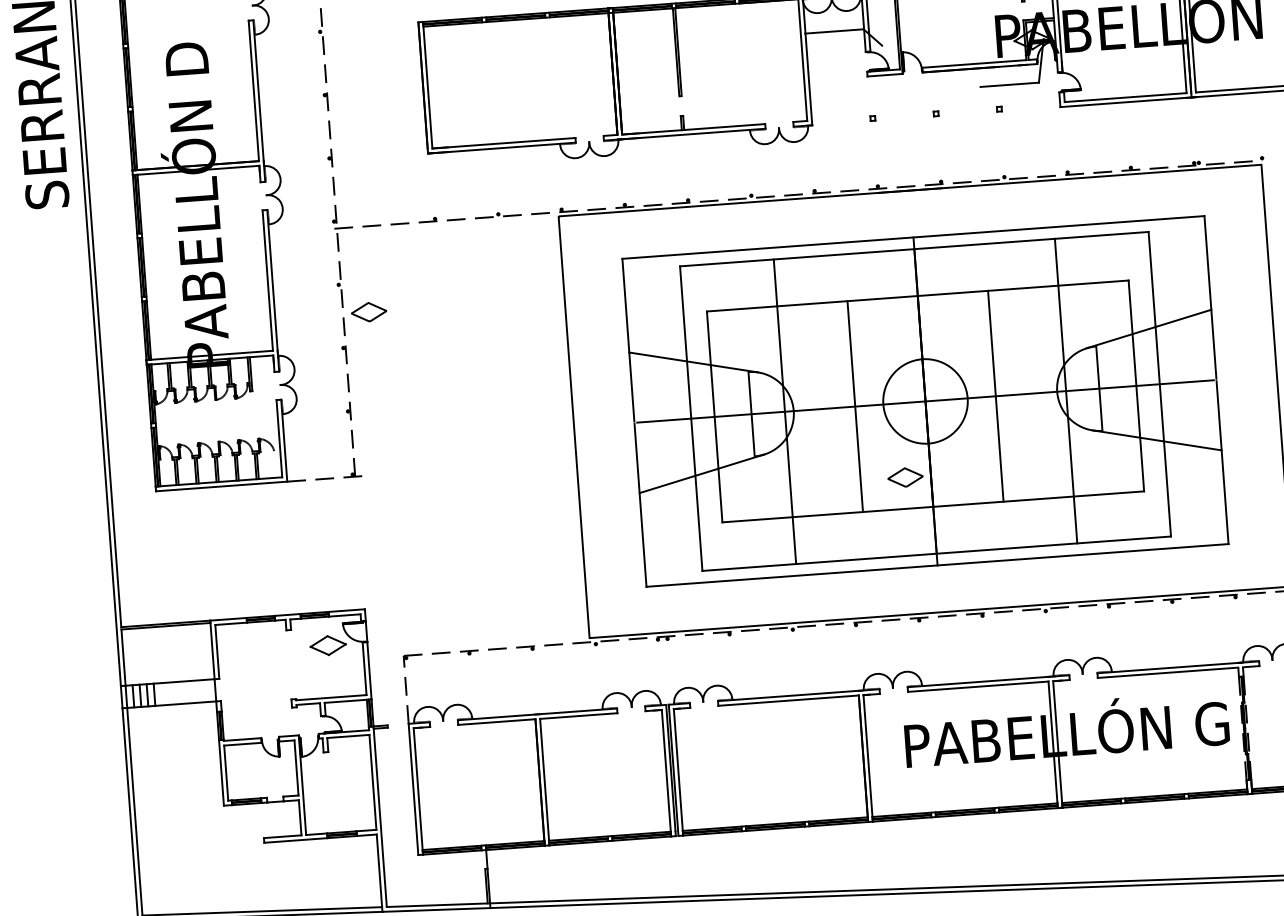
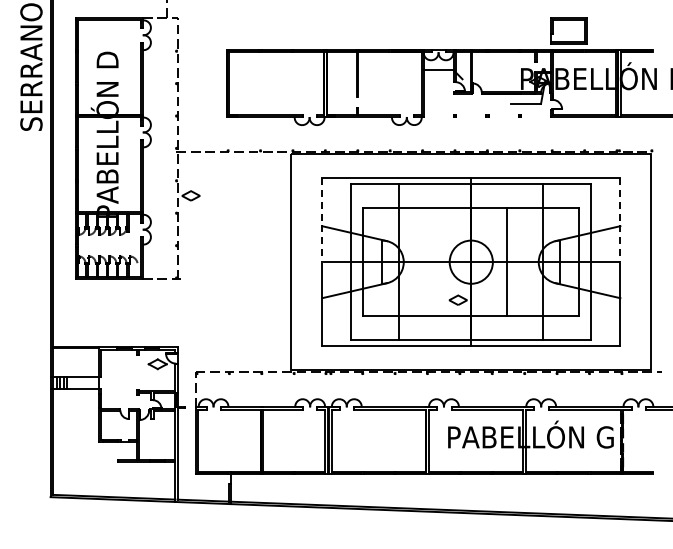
line: (1210, 296) -> (620, 219), solid -> dashed
line: (628, 339) -> (322, 219), solid -> dashed
line: (855, 407) -> (435, 262), removed

